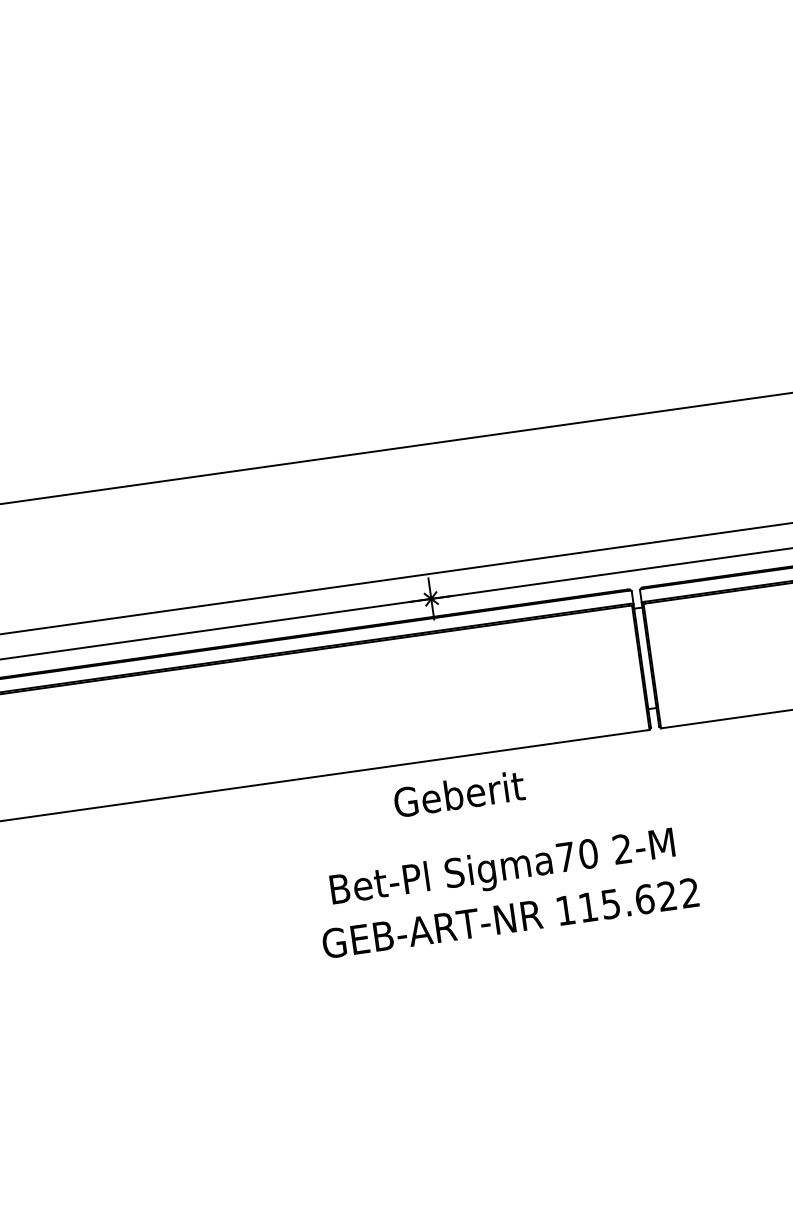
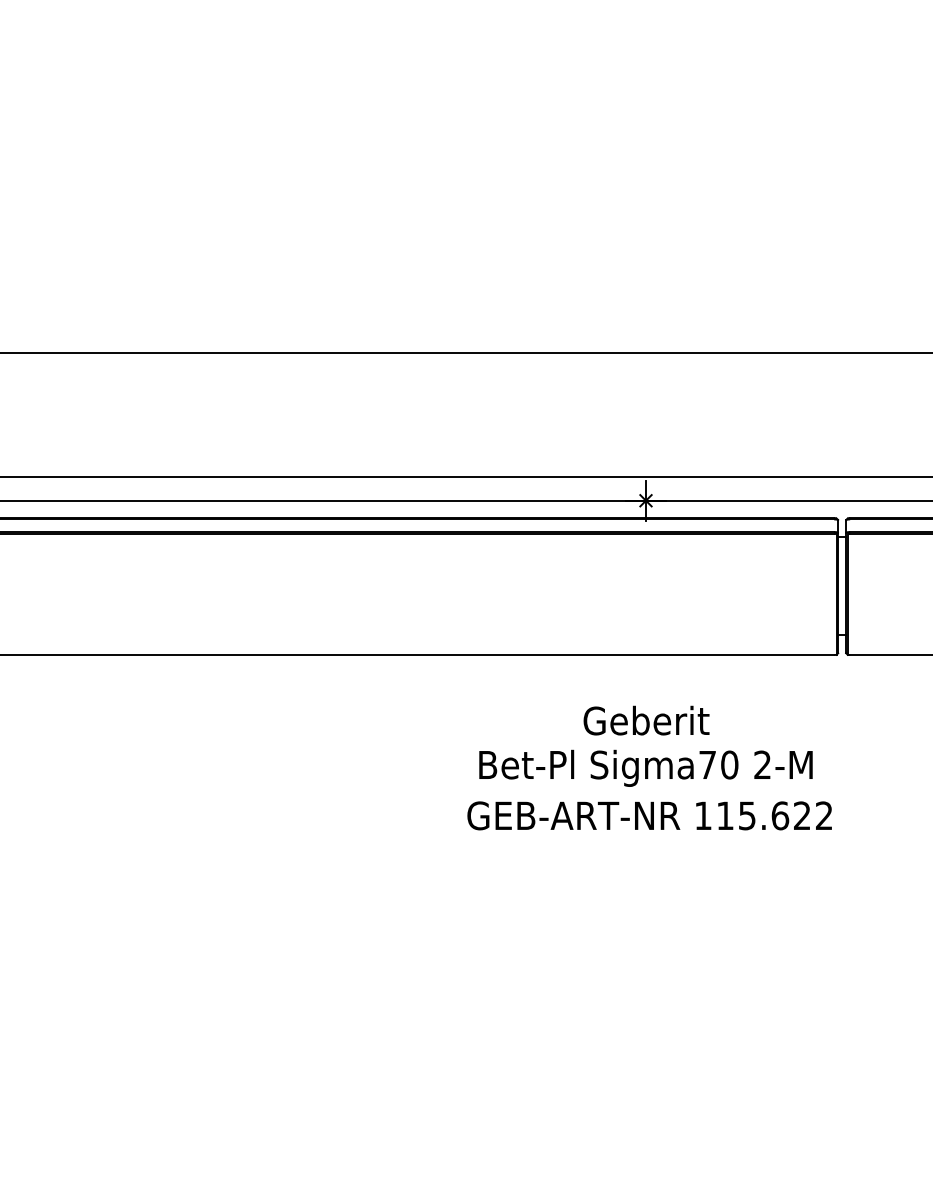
text: (459, 794) -> (646, 720), moved
text: (502, 868) -> (645, 767), moved
text: (510, 917) -> (649, 815), moved

